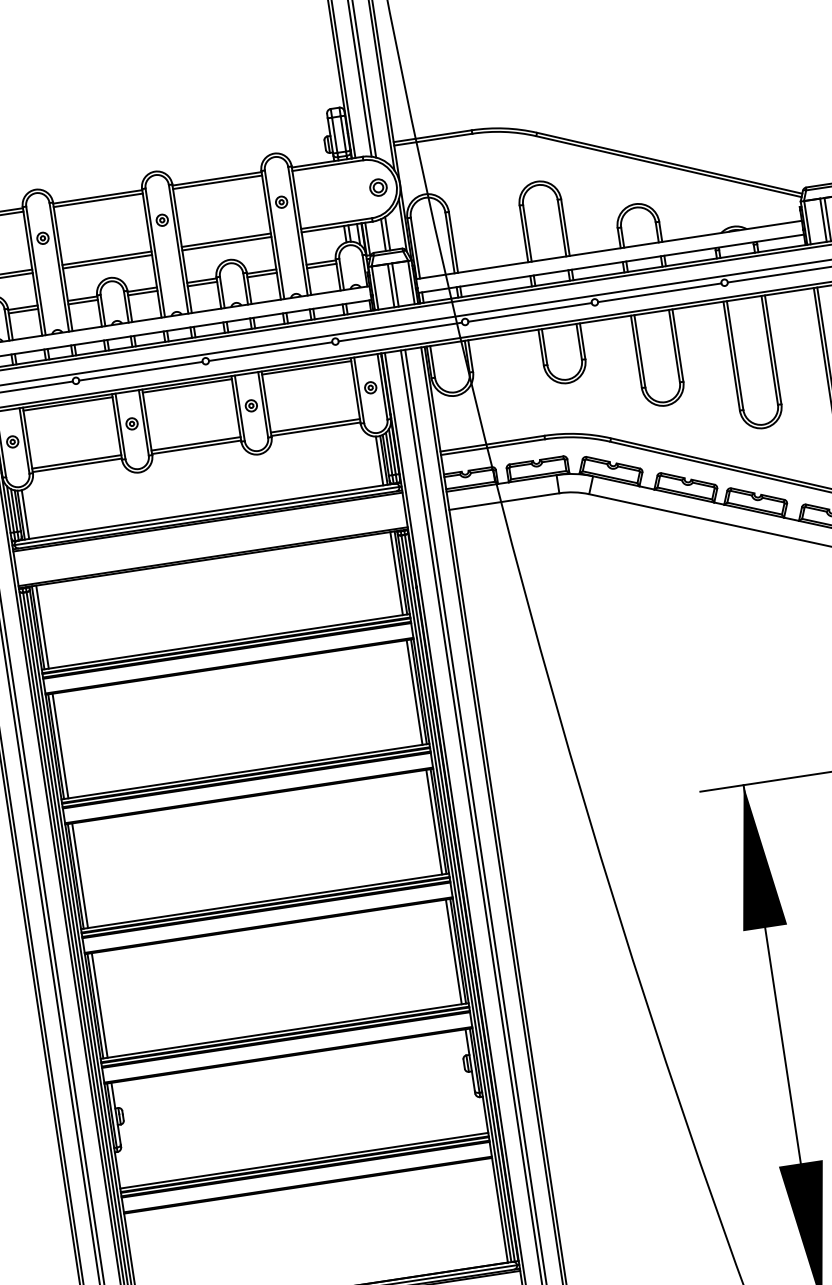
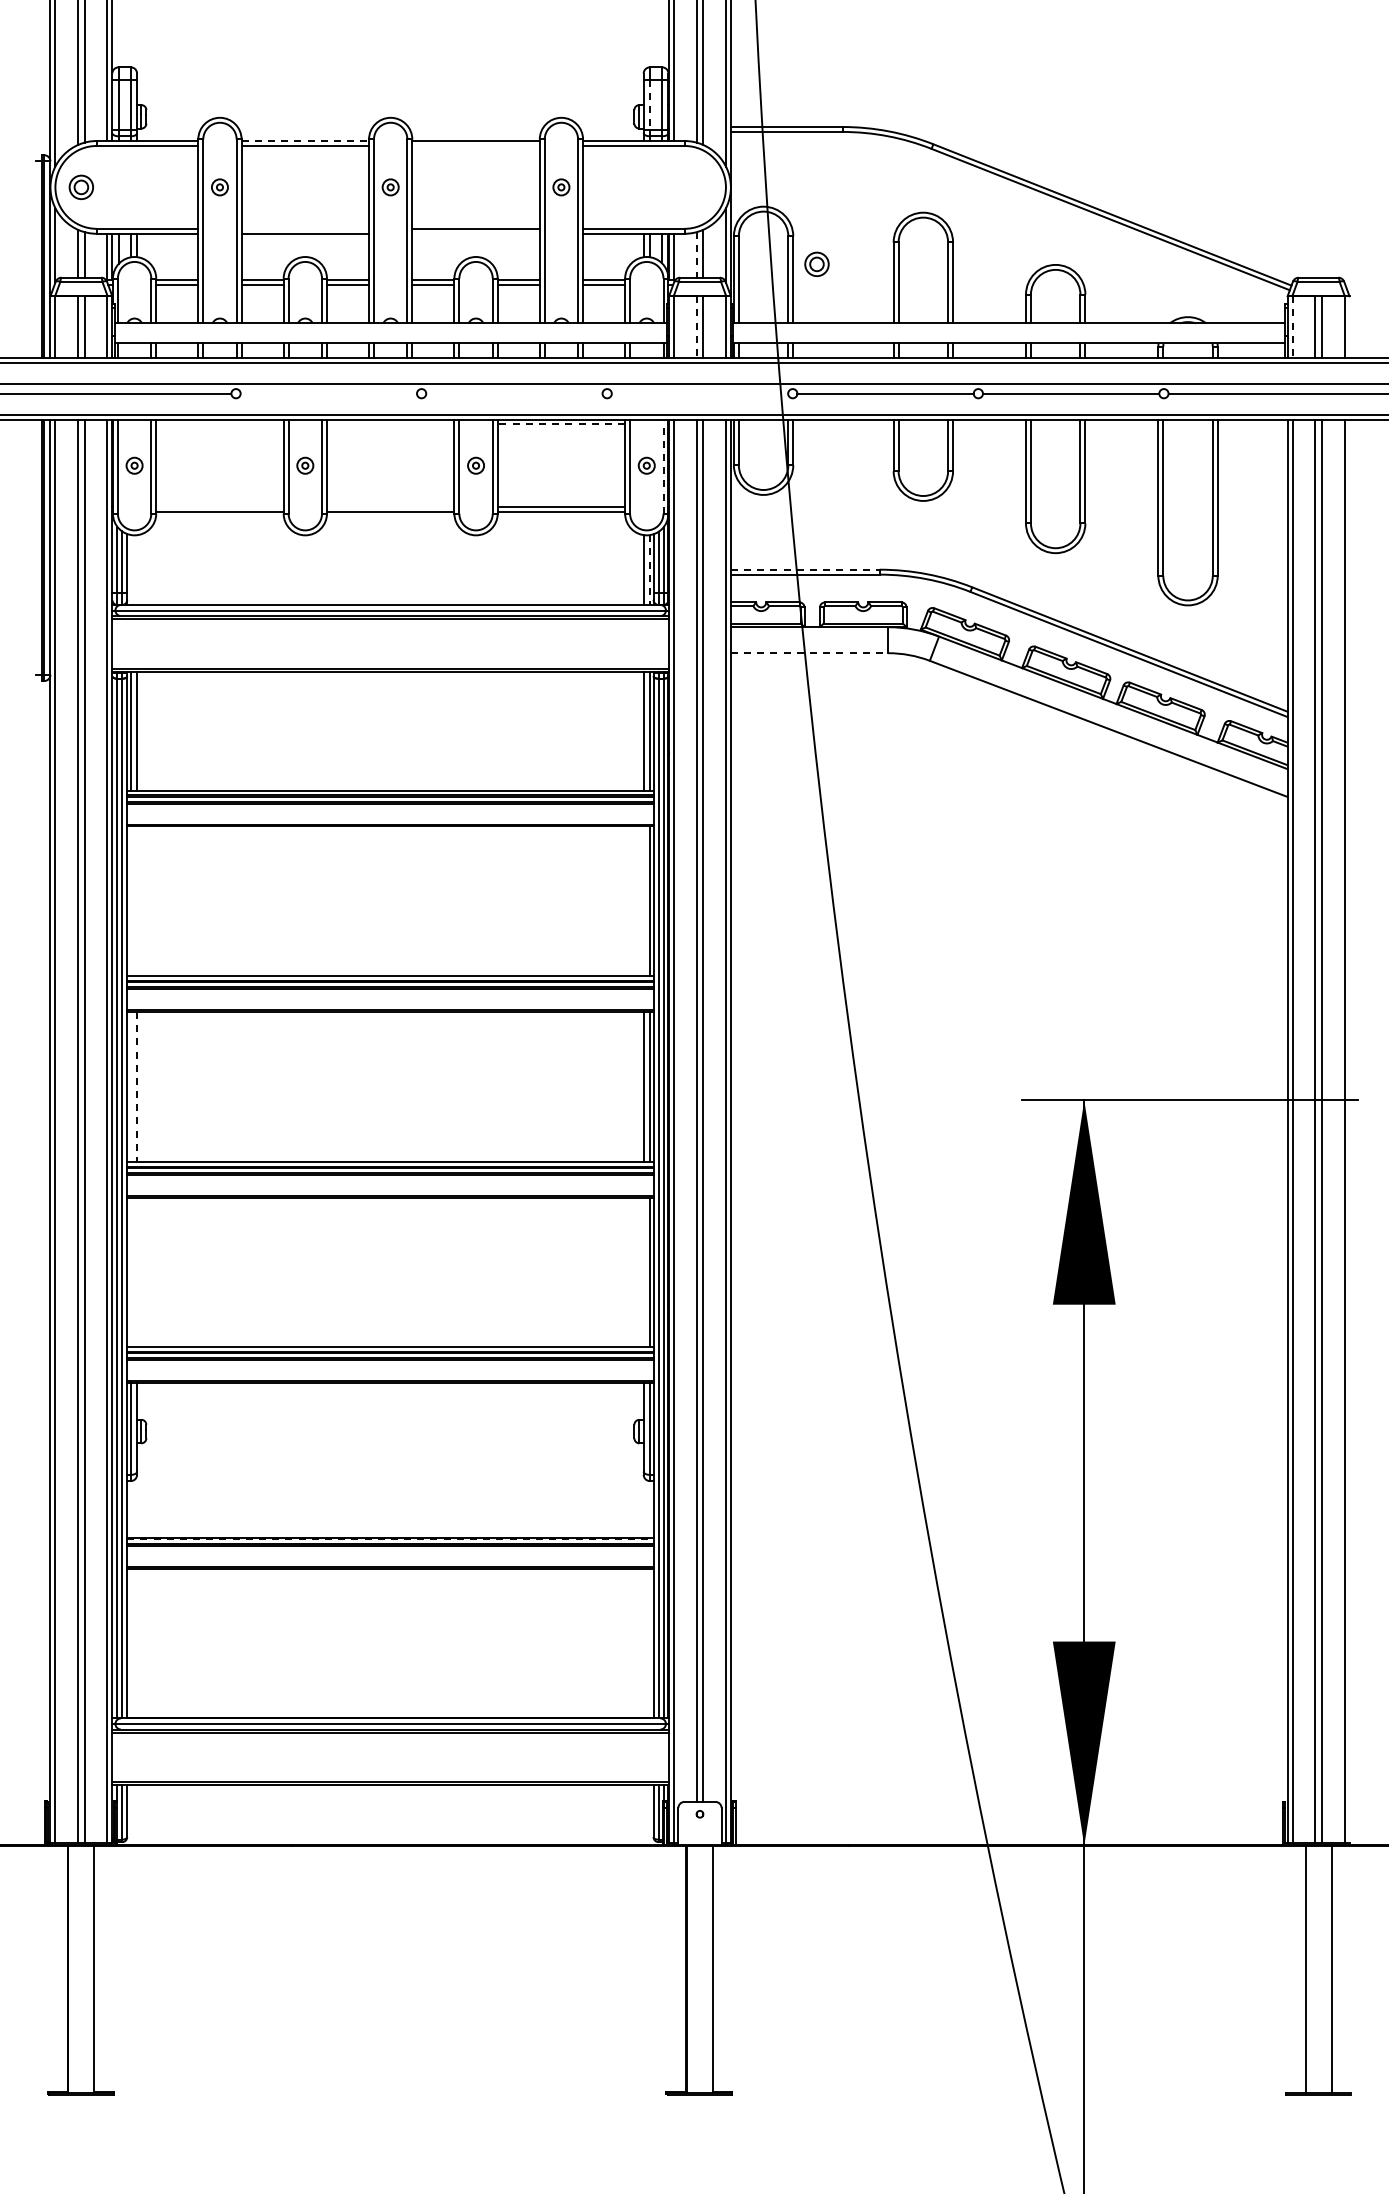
line: (334, 135) -> (649, 105), solid -> dashed
line: (217, 182) -> (475, 145), removed
part: (378, 187) -> (816, 263), moved
line: (97, 197) -> (305, 141), solid -> dashed
line: (807, 222) -> (1292, 327), solid -> dashed
line: (383, 234) -> (696, 254), solid -> dashed
line: (226, 243) -> (475, 233), removed
line: (107, 258) -> (305, 228), removed
line: (390, 285) -> (696, 327), solid -> dashed
line: (400, 332) -> (699, 394), removed
line: (270, 351) -> (514, 394), removed
line: (306, 367) -> (561, 424), solid -> dashed
line: (140, 371) -> (328, 394), removed
line: (187, 386) -> (390, 424), removed
line: (382, 386) -> (663, 466), solid -> dashed
line: (67, 404) -> (219, 424), removed
line: (492, 443) -> (805, 569), solid -> dashed
line: (196, 444) -> (390, 507), removed
line: (383, 460) -> (649, 570), solid -> dashed
line: (76, 462) -> (219, 507), removed
line: (504, 501) -> (809, 653), solid -> dashed
line: (20, 514) -> (130, 569), removed
line: (25, 514) -> (137, 569), removed
line: (414, 692) -> (643, 901), removed
line: (55, 746) -> (130, 901), removed
line: (60, 746) -> (137, 901), removed
line: (80, 875) -> (137, 1086), solid -> dashed
line: (75, 876) -> (130, 1086), removed
line: (453, 952) -> (643, 1272), removed
line: (100, 1005) -> (137, 1272), removed
line: (95, 1006) -> (130, 1272), removed
line: (304, 1160) -> (390, 1532), removed
line: (305, 1165) -> (390, 1539), solid -> dashed

